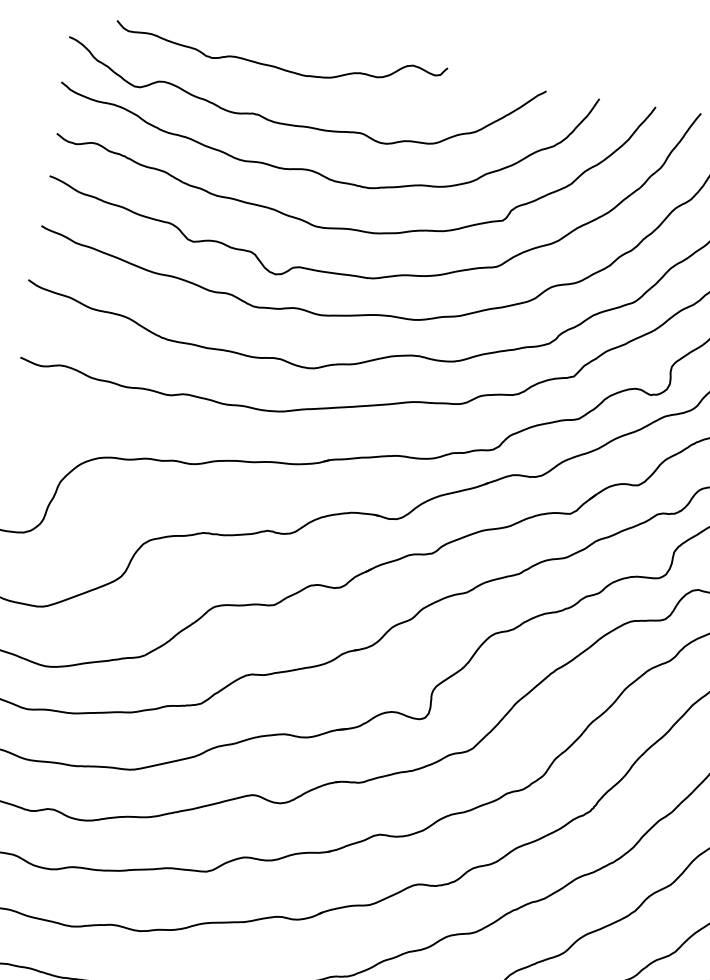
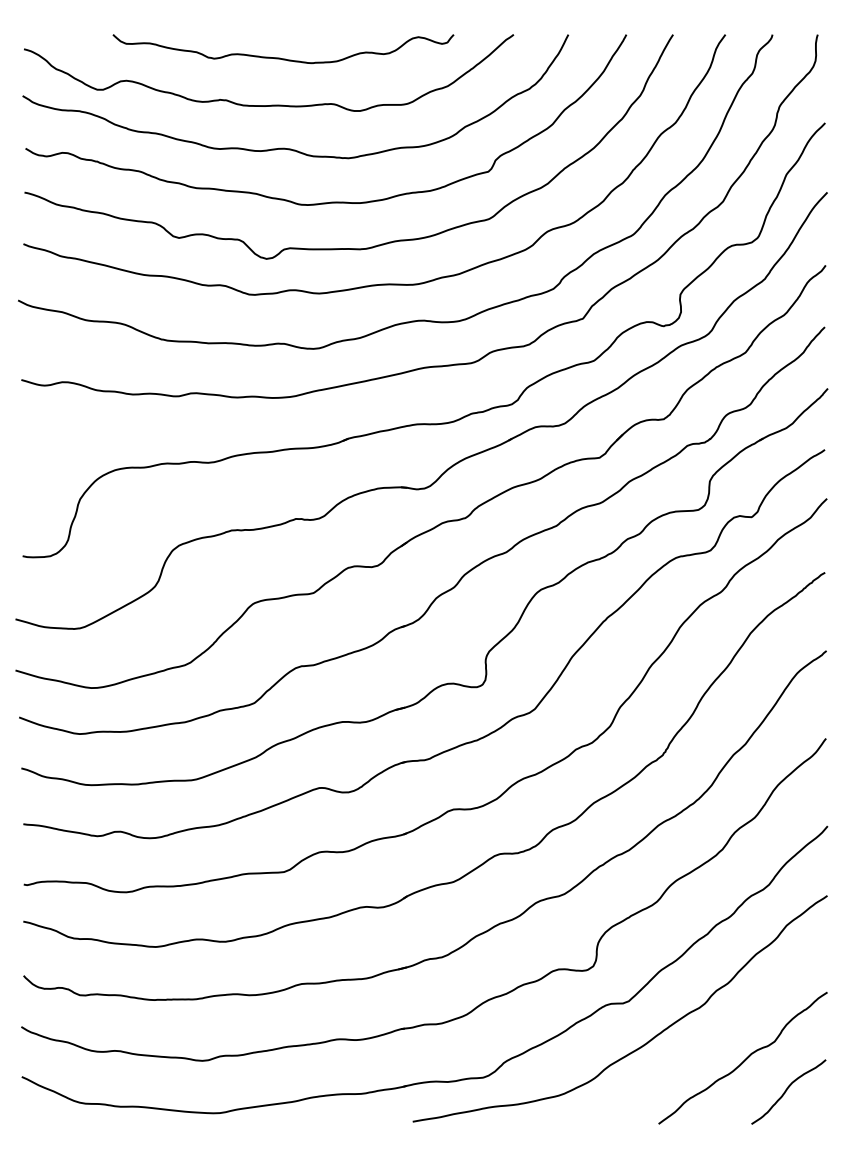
curve: (276, 66) -> (280, 57), moved

